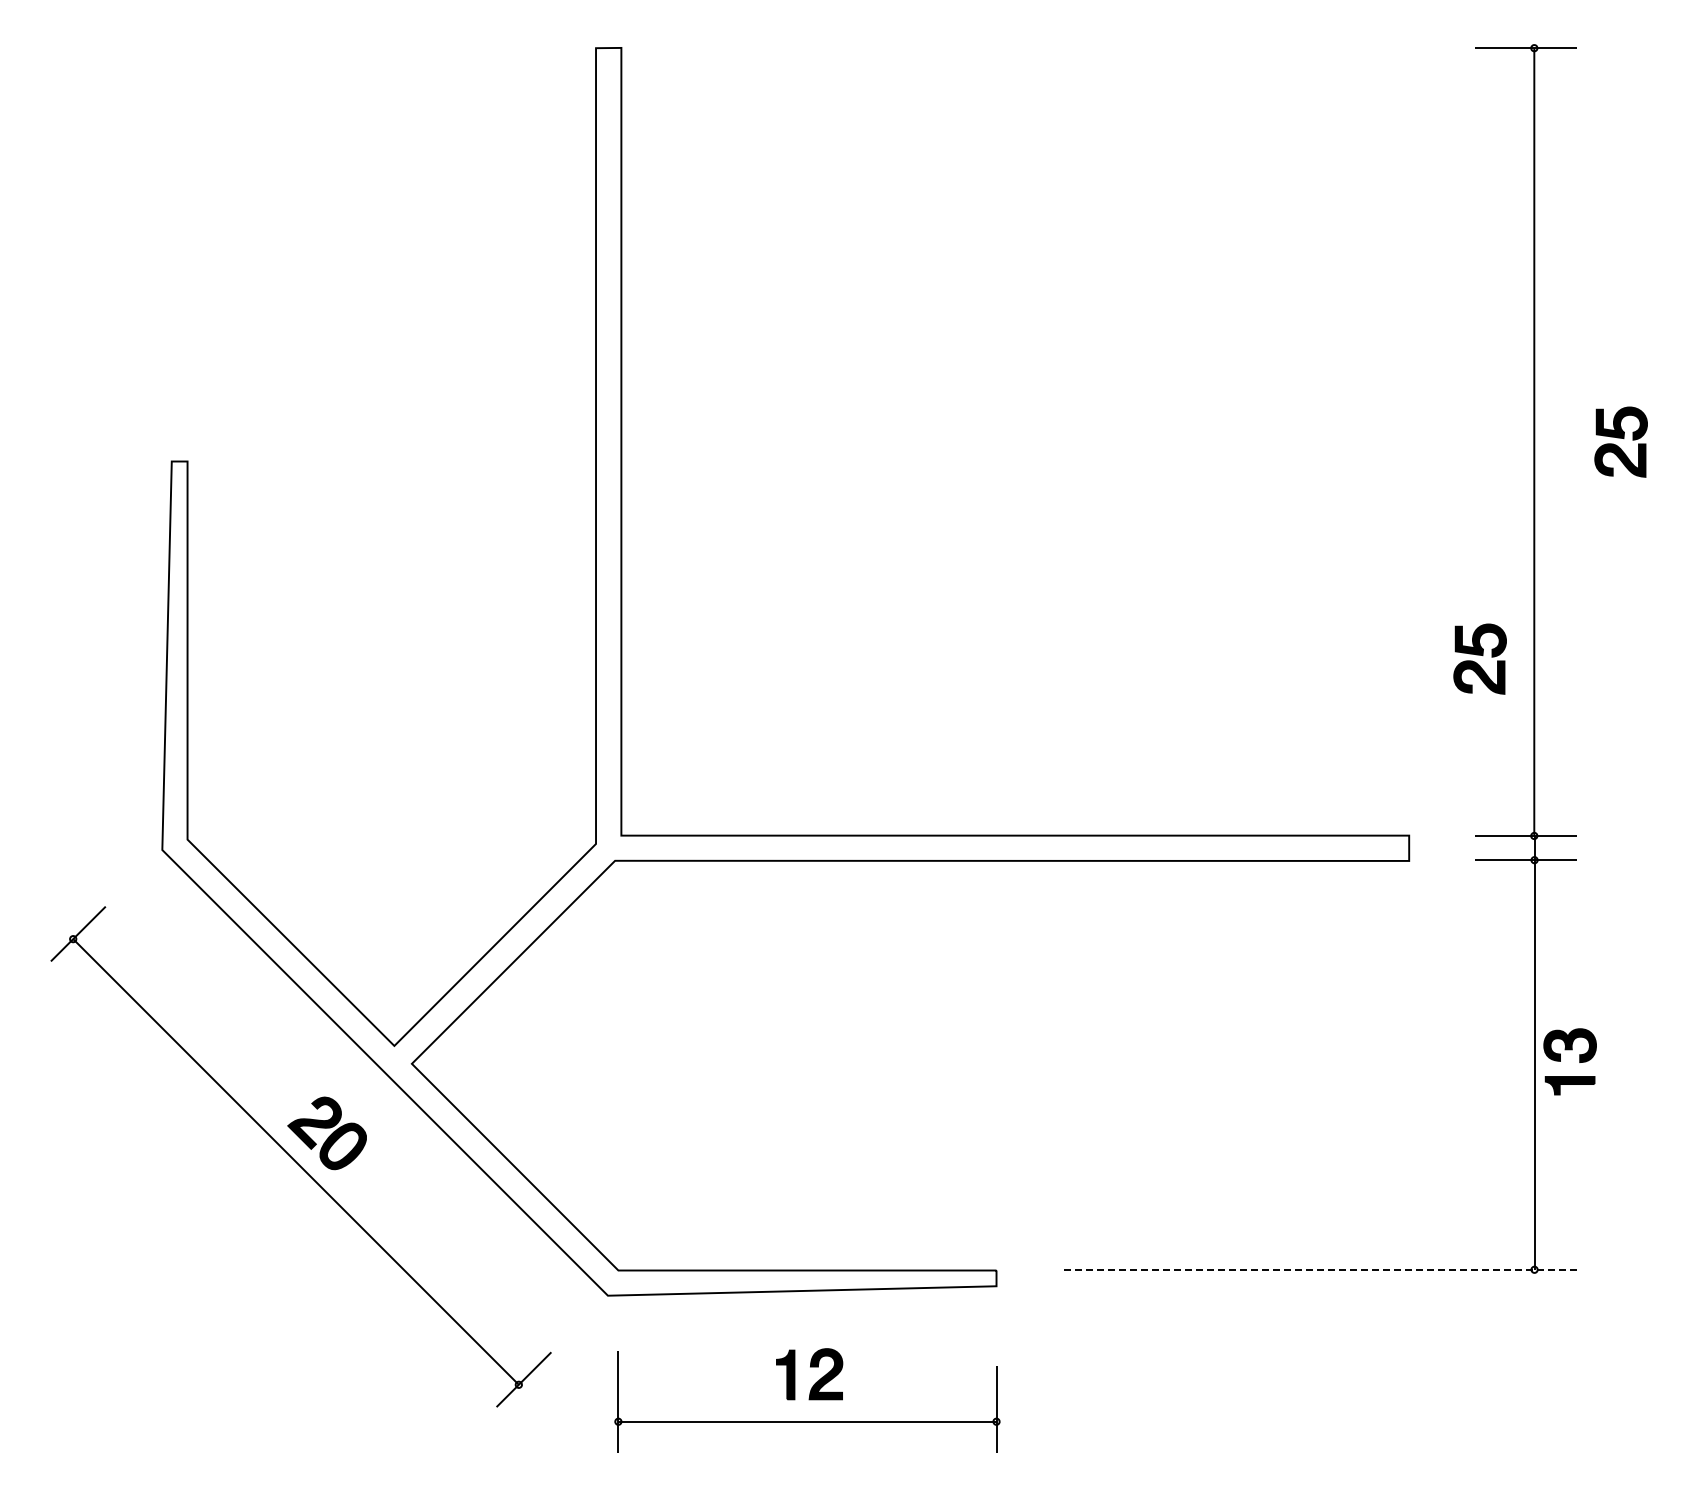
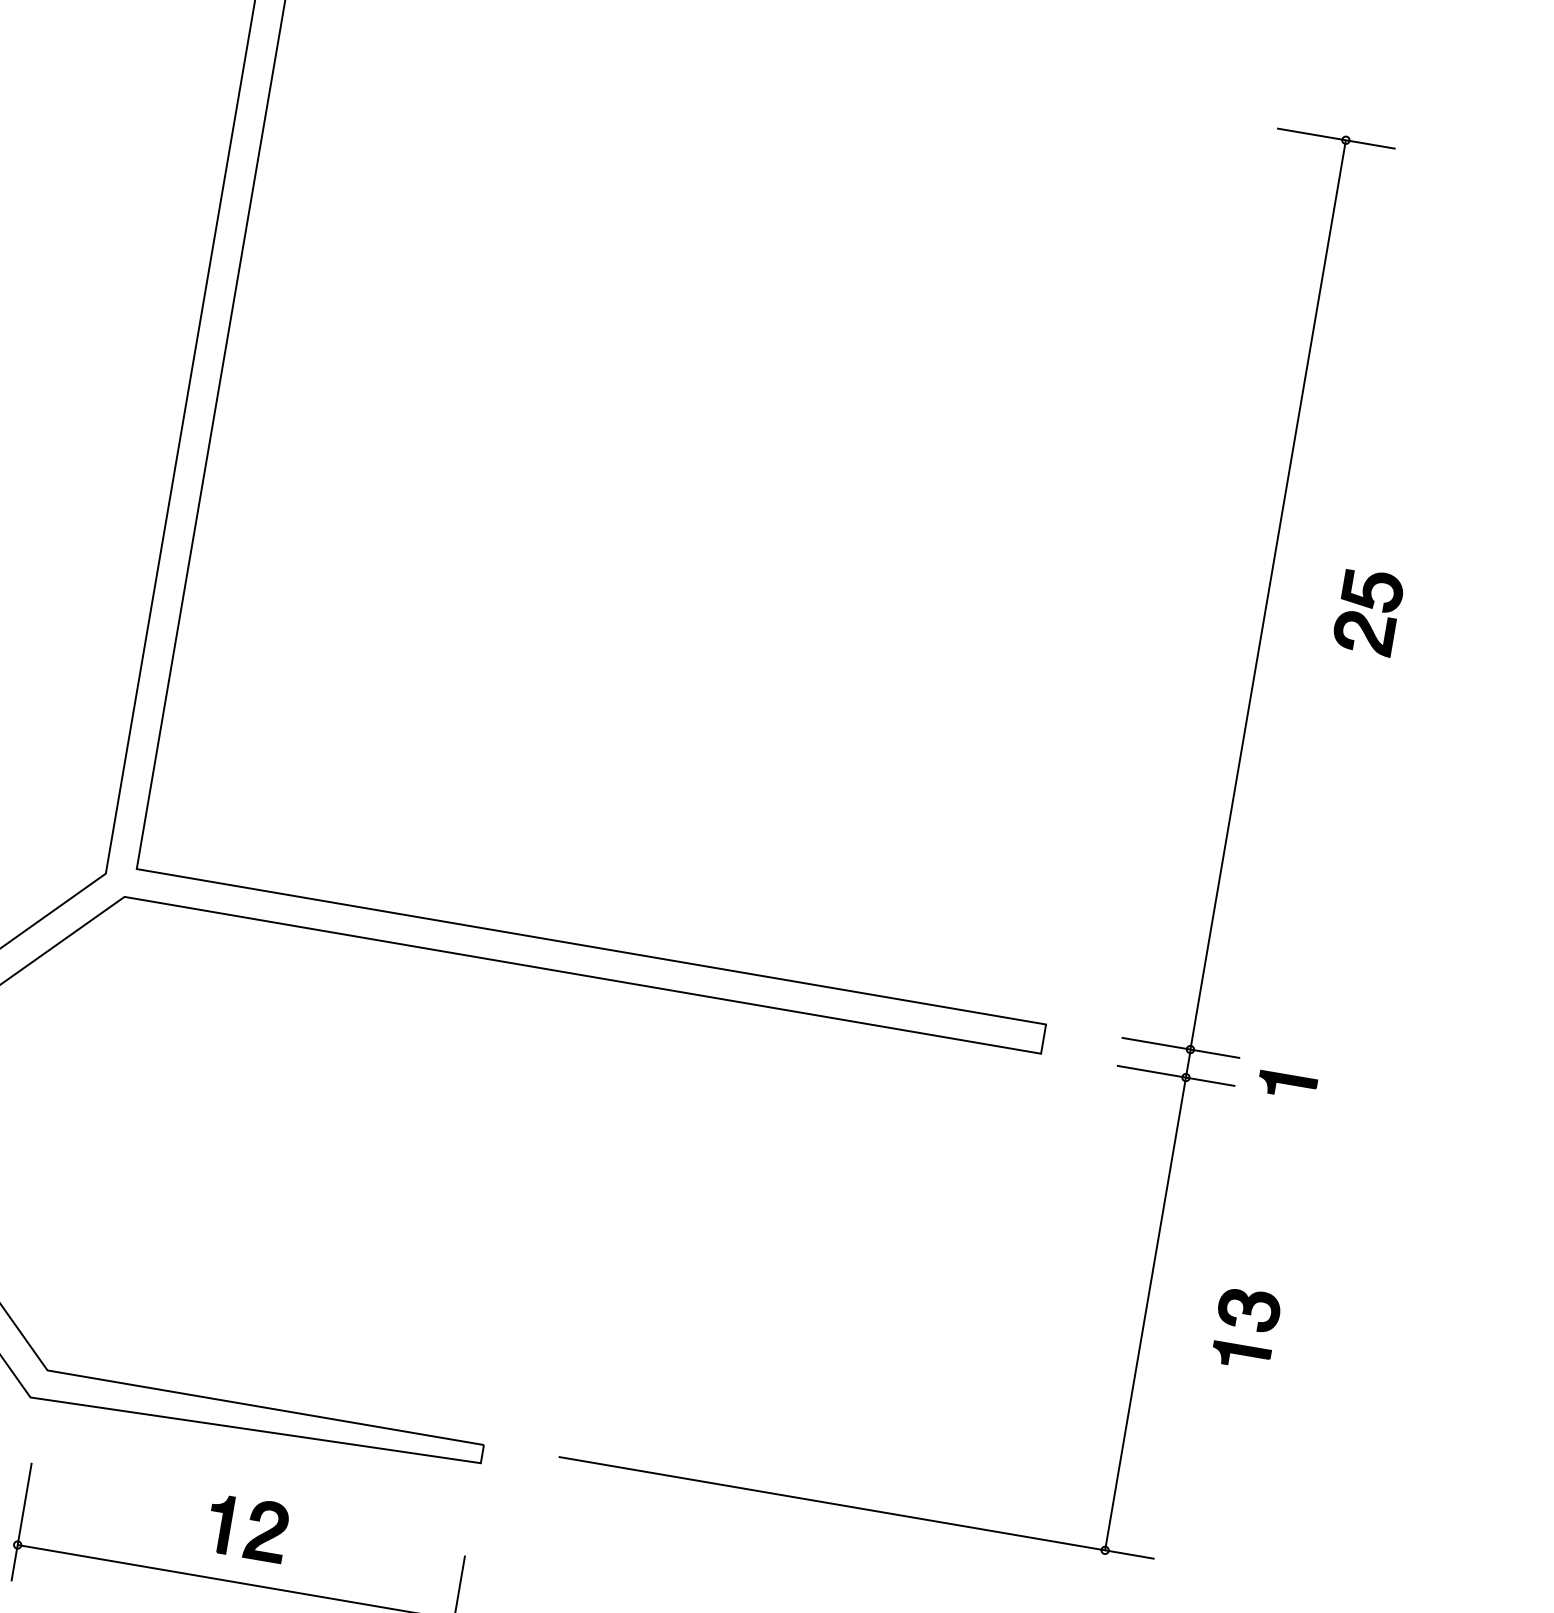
part: (1479, 658) -> (1162, 833), removed
part: (1620, 851) -> (1286, 1084), added
part: (1560, 1061) -> (1234, 1326), moved
line: (1318, 1269) -> (855, 1507), dashed -> solid

